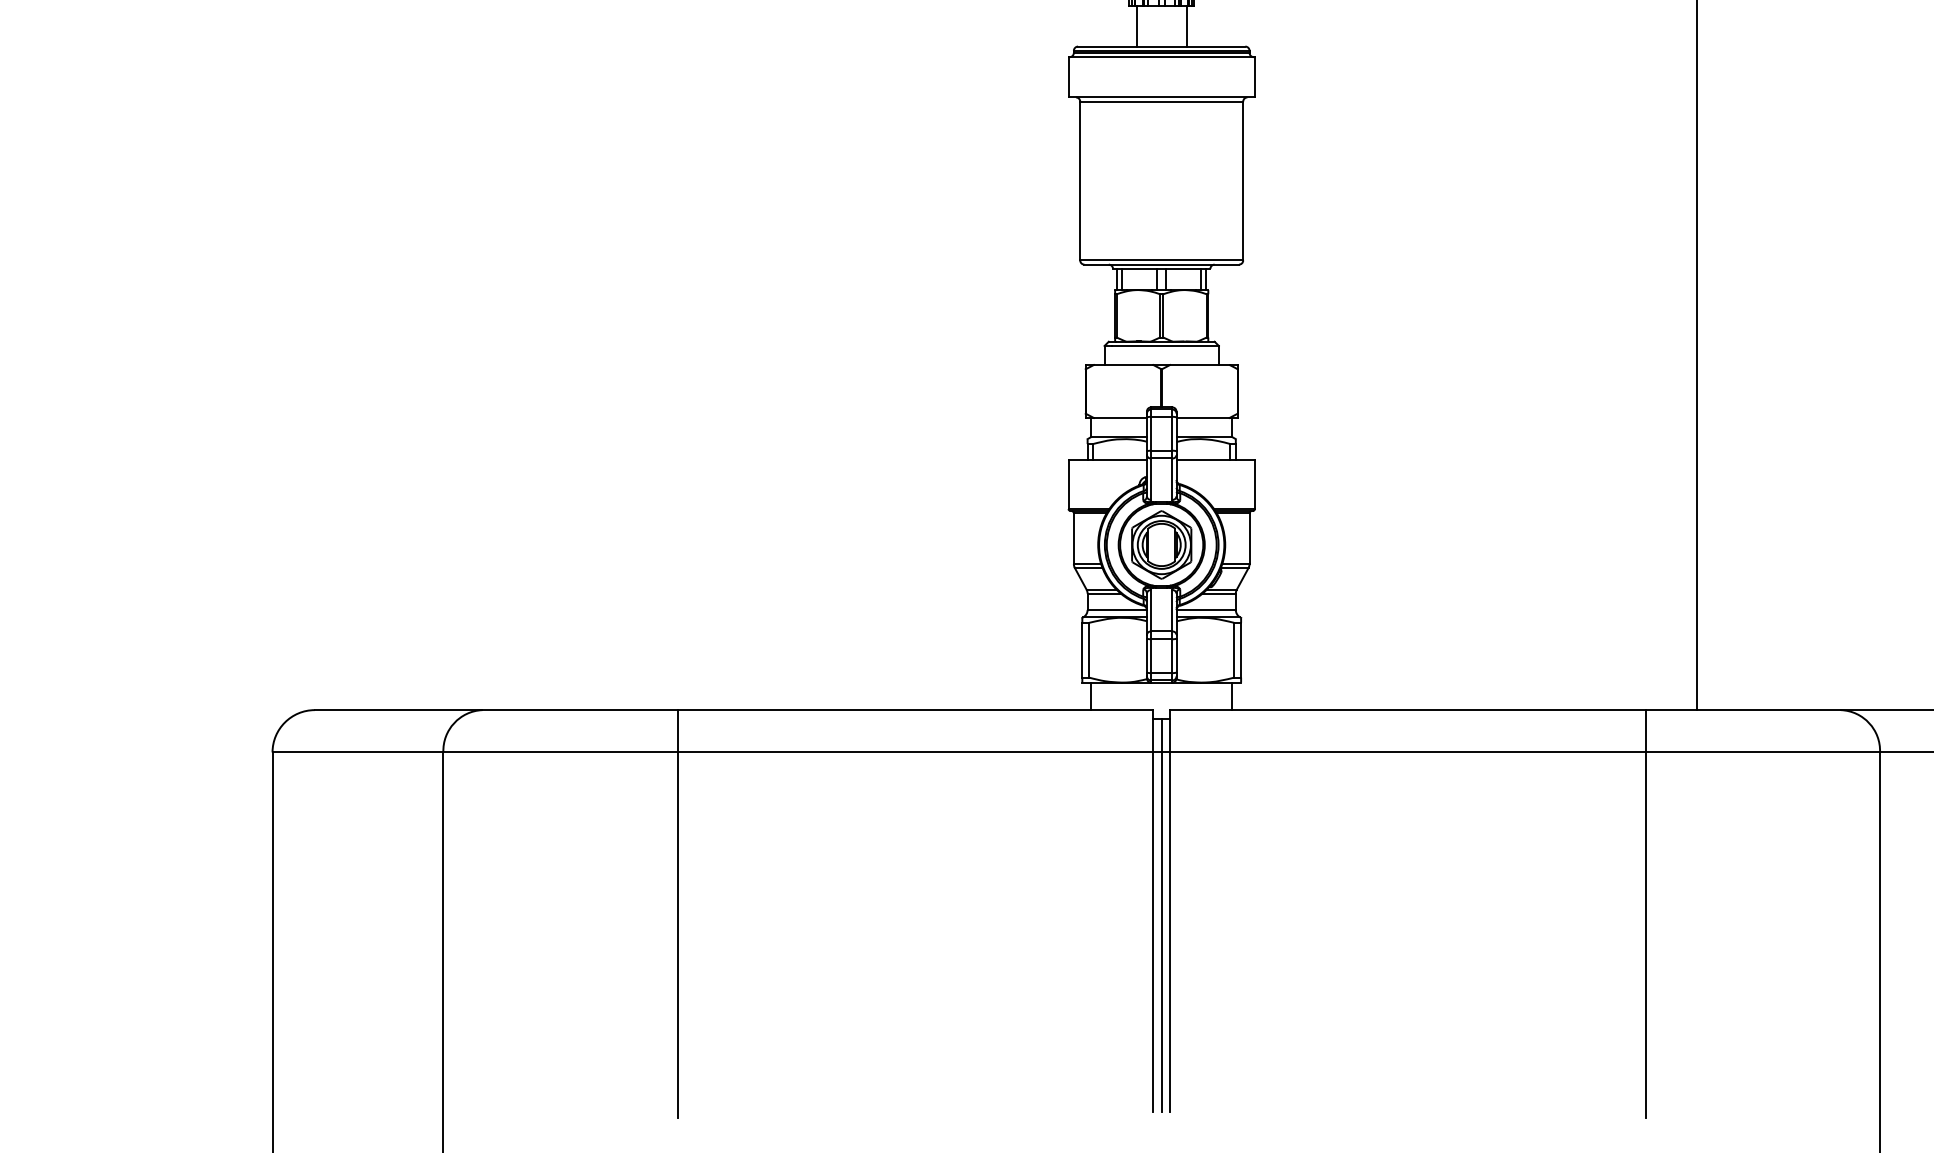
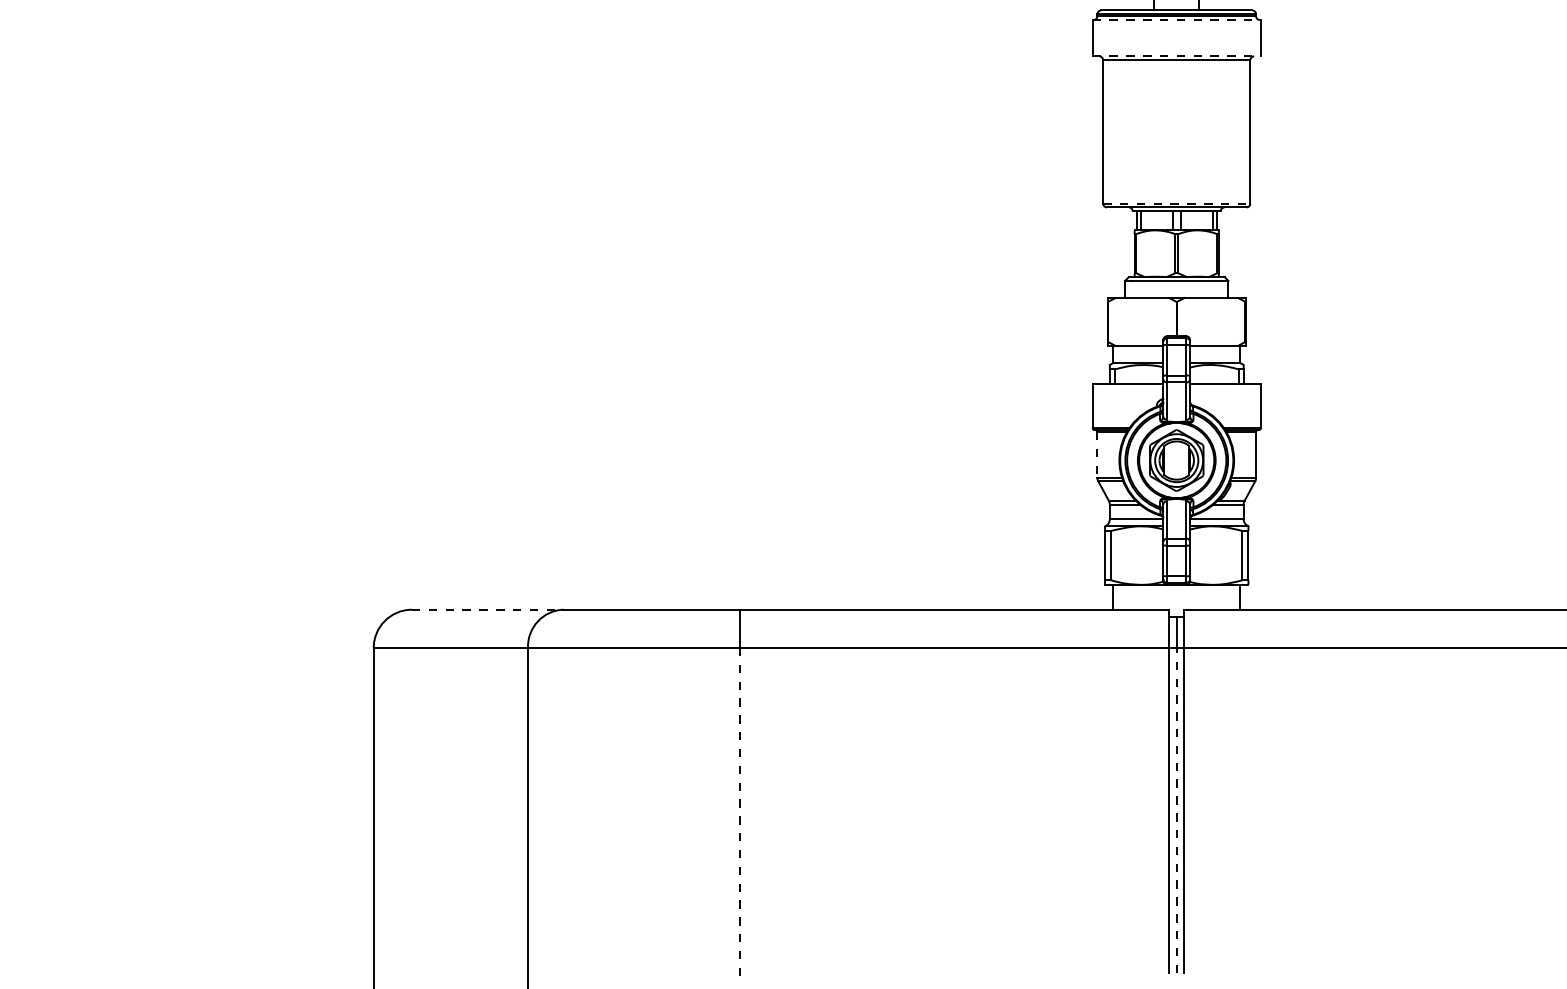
line: (1162, 57) -> (1177, 20), solid -> dashed
line: (1162, 97) -> (1177, 56), solid -> dashed
line: (1161, 260) -> (1176, 203), solid -> dashed
line: (1073, 539) -> (1097, 455), solid -> dashed
line: (398, 710) -> (487, 610), solid -> dashed
line: (1161, 932) -> (1176, 810), solid -> dashed
line: (677, 935) -> (739, 813), solid -> dashed

